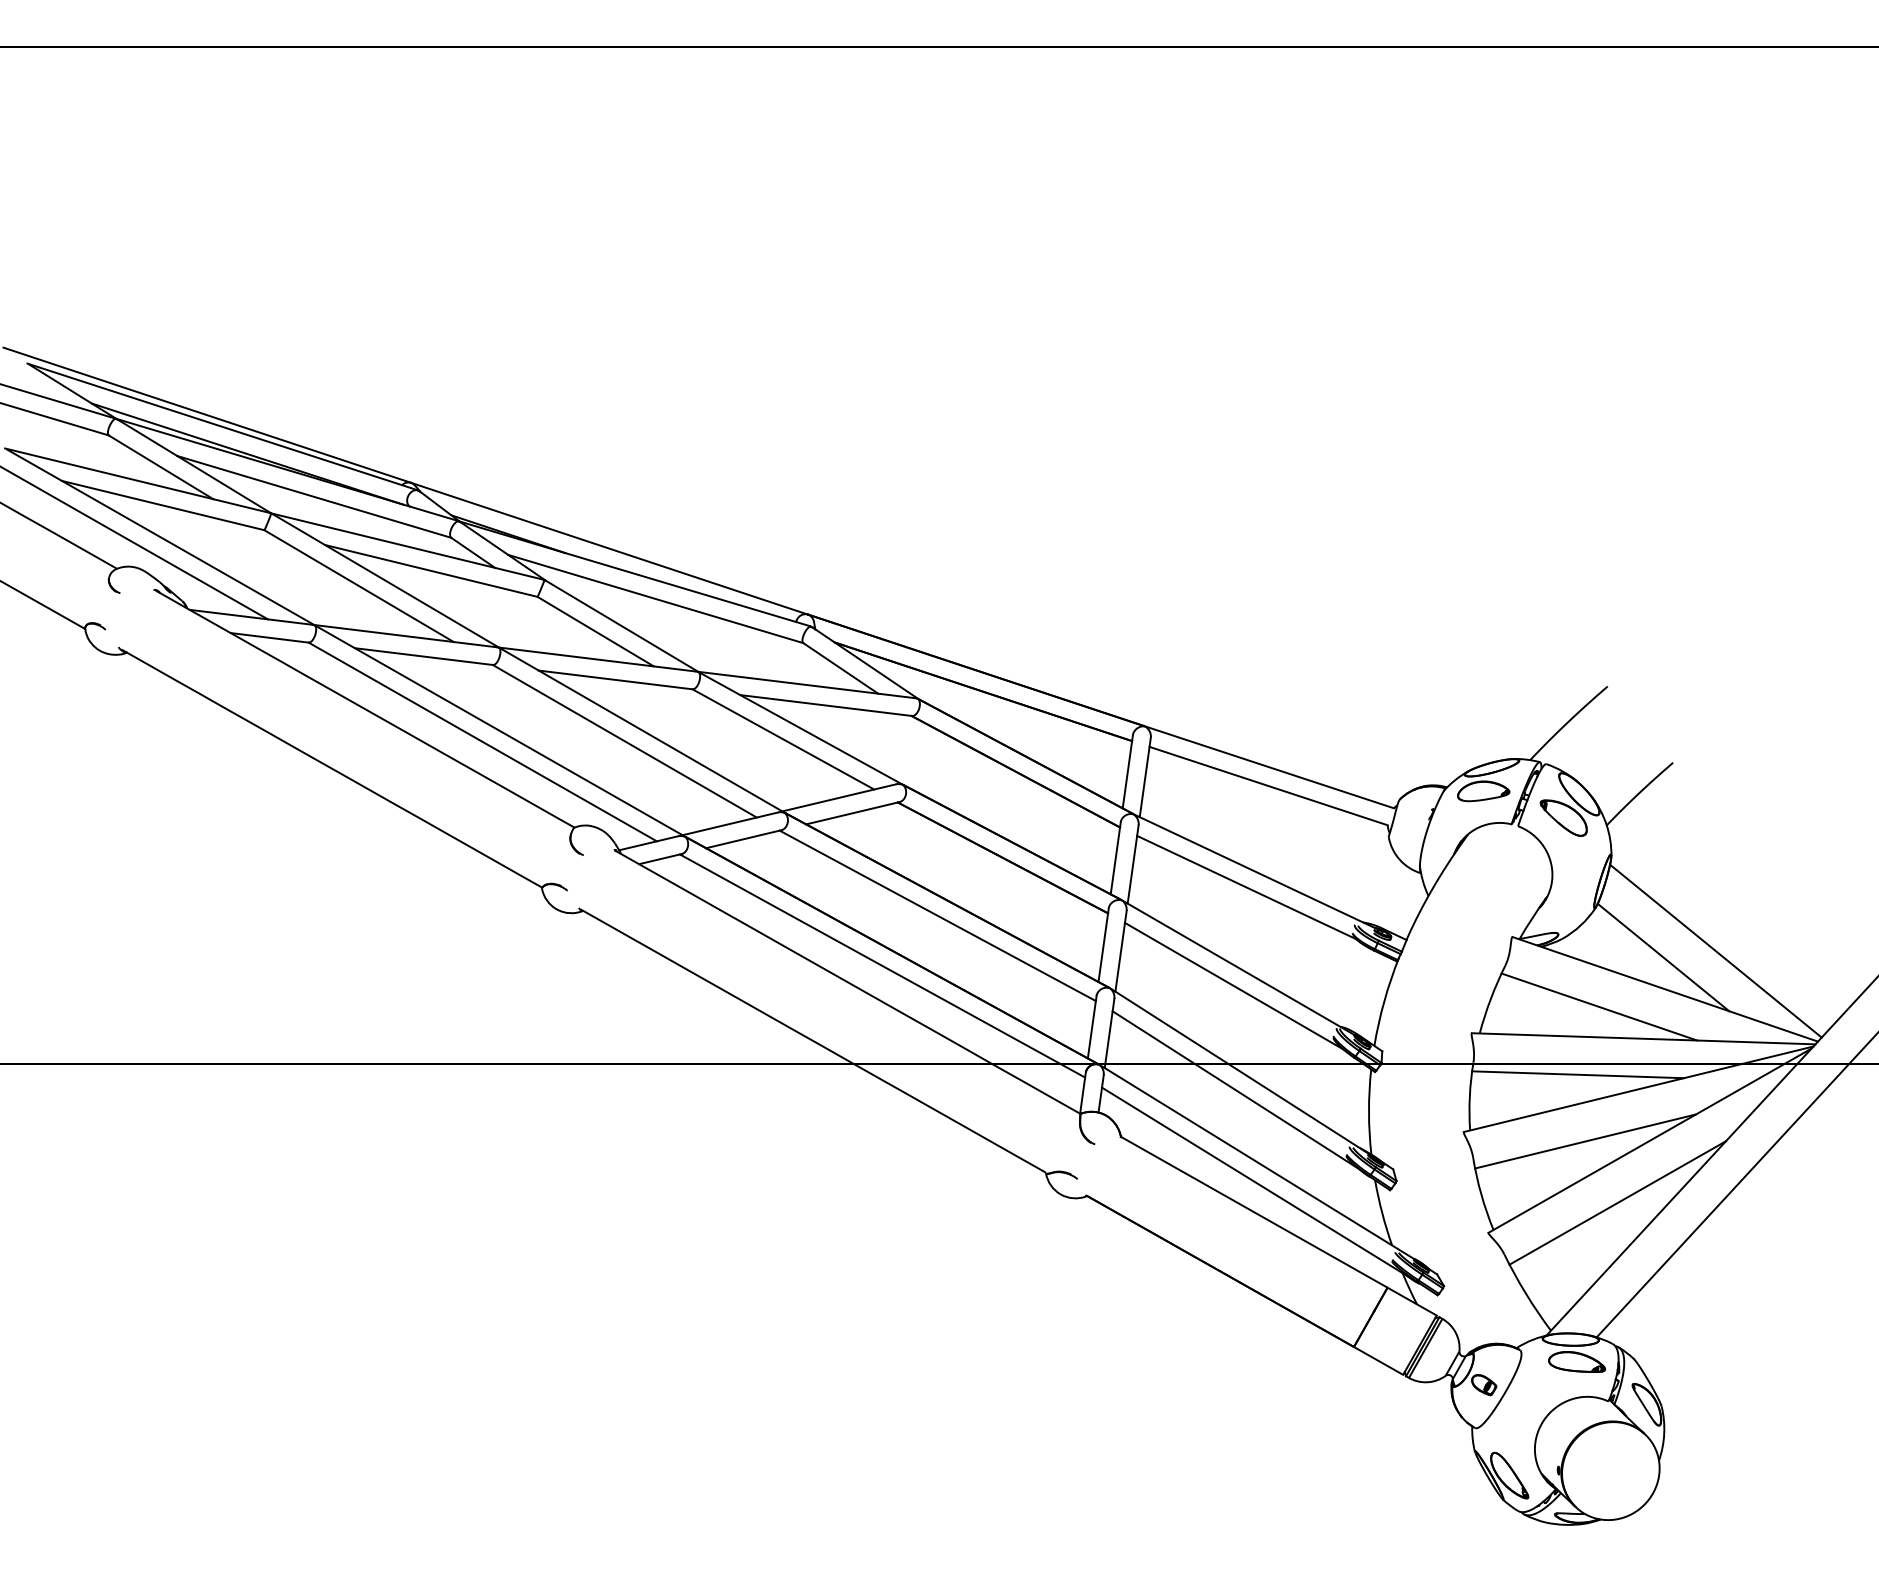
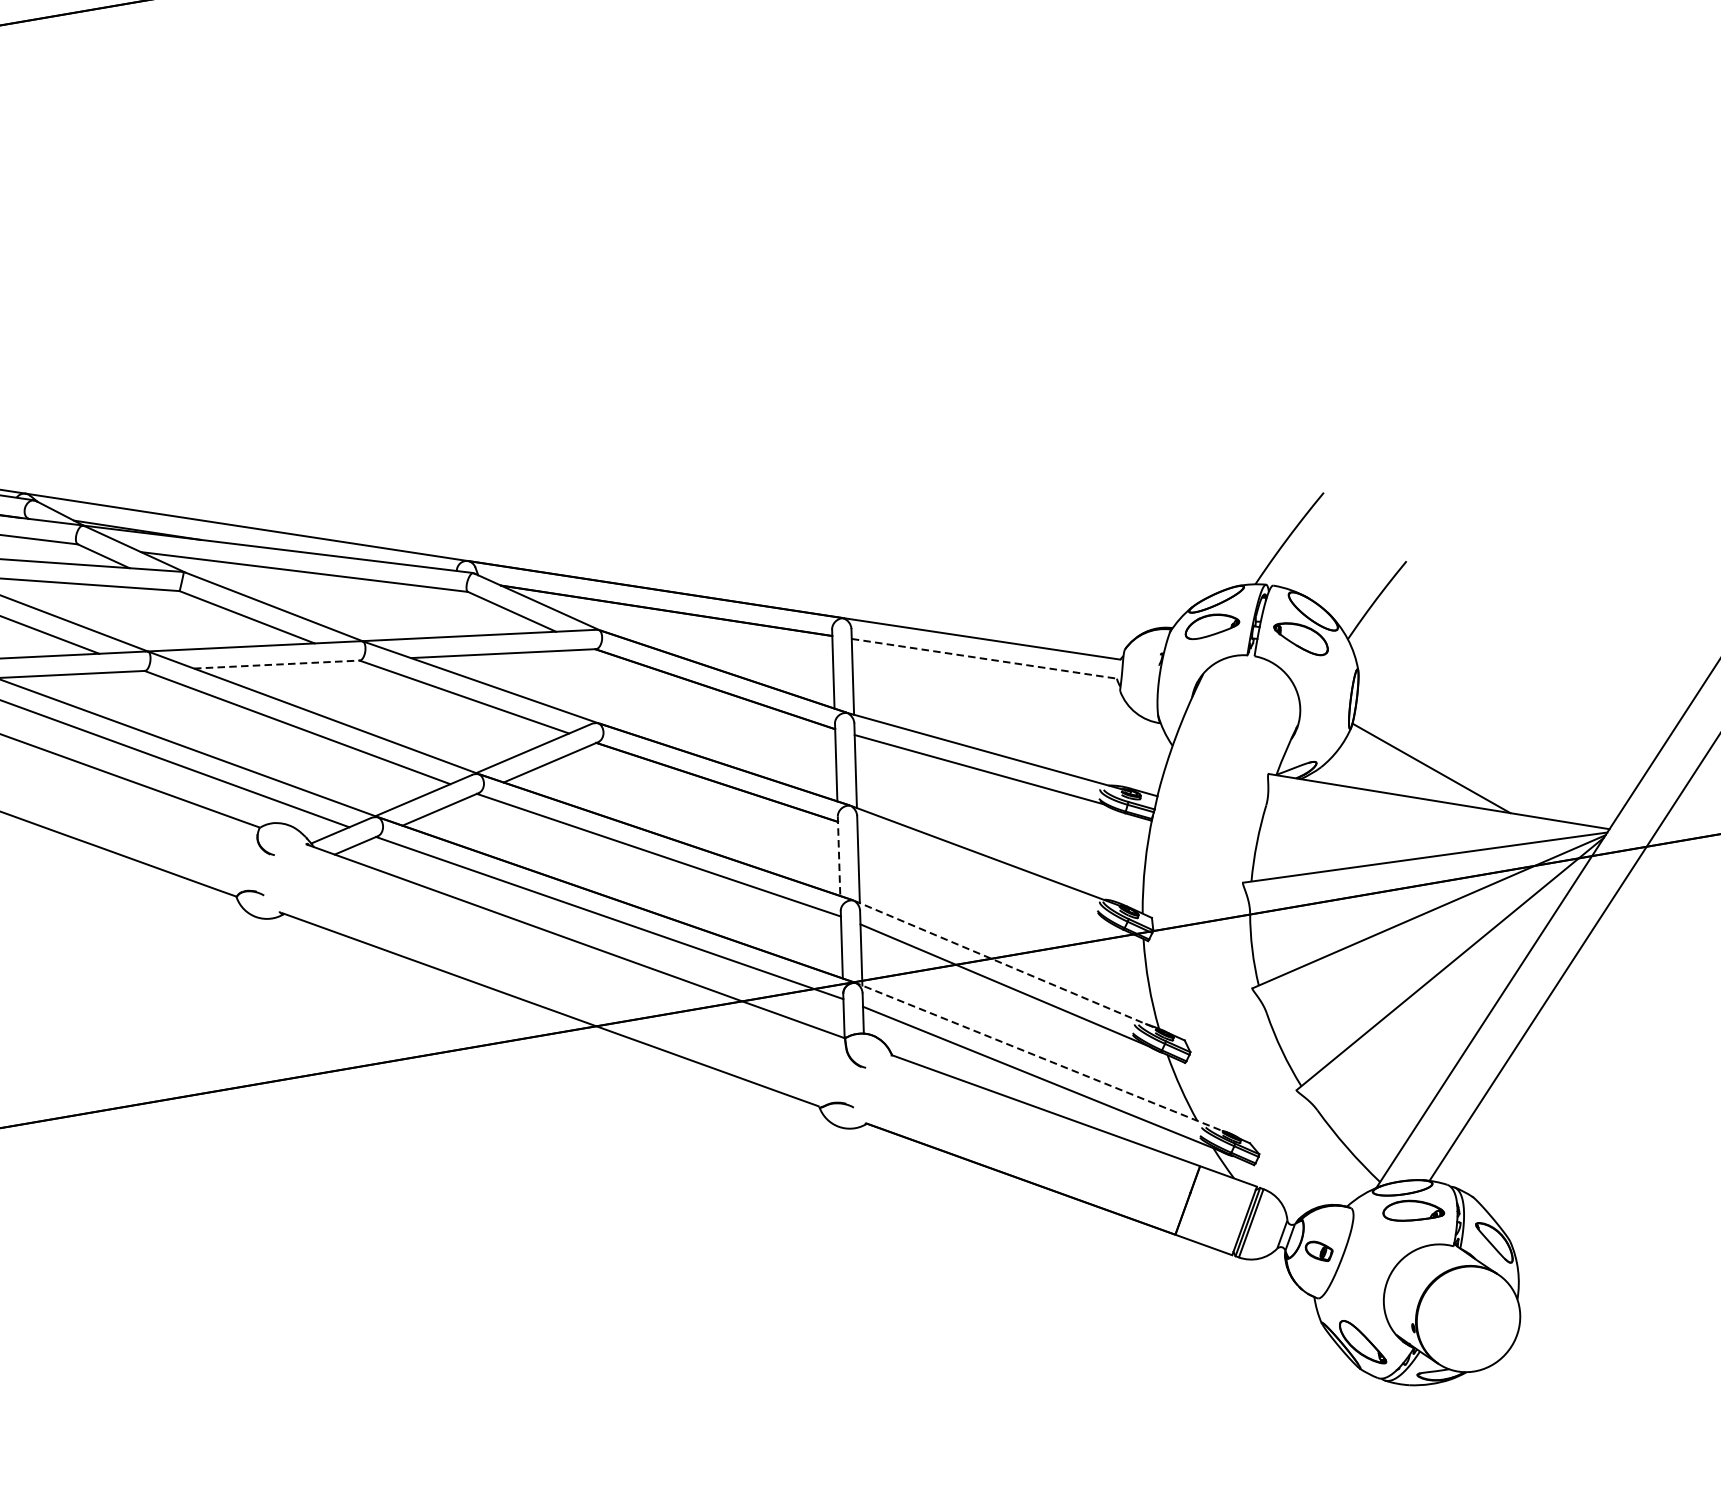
line: (615, 679) -> (276, 664), solid -> dashed
line: (1269, 786) -> (985, 659), solid -> dashed
line: (1103, 945) -> (838, 856), solid -> dashed
line: (1715, 950) -> (1485, 751), removed
line: (1234, 985) -> (984, 875), removed
line: (1599, 1006) -> (1372, 831), removed
line: (1243, 1073) -> (1009, 966), solid -> dashed
line: (1577, 1074) -> (1361, 907), removed
line: (1585, 1141) -> (1382, 976), removed
line: (1260, 1164) -> (1043, 1059), solid -> dashed
line: (1617, 1202) -> (1427, 1034), removed

